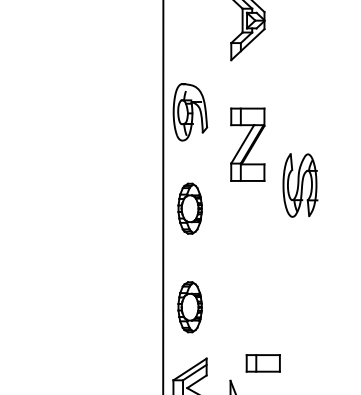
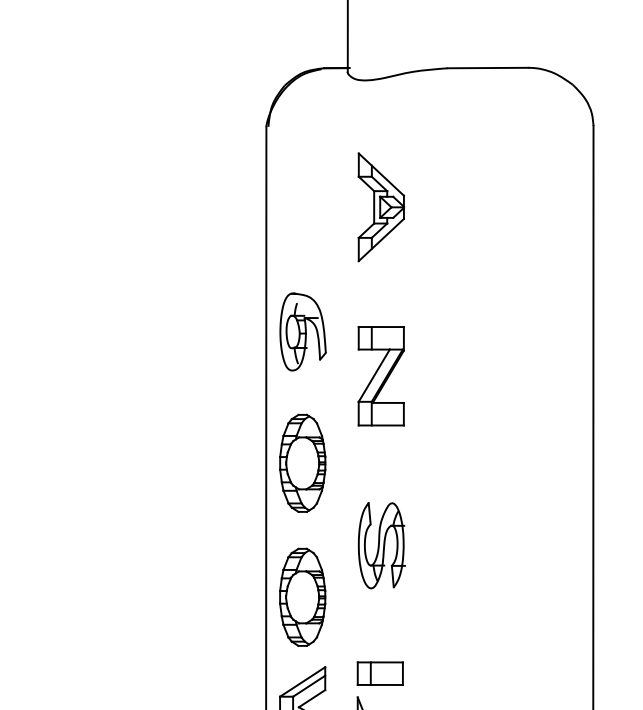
part: (300, 185) -> (381, 545), moved
part: (189, 208) -> (302, 462), size x1.43
part: (189, 306) -> (302, 596), size x1.43
part: (262, 363) -> (379, 673), moved

